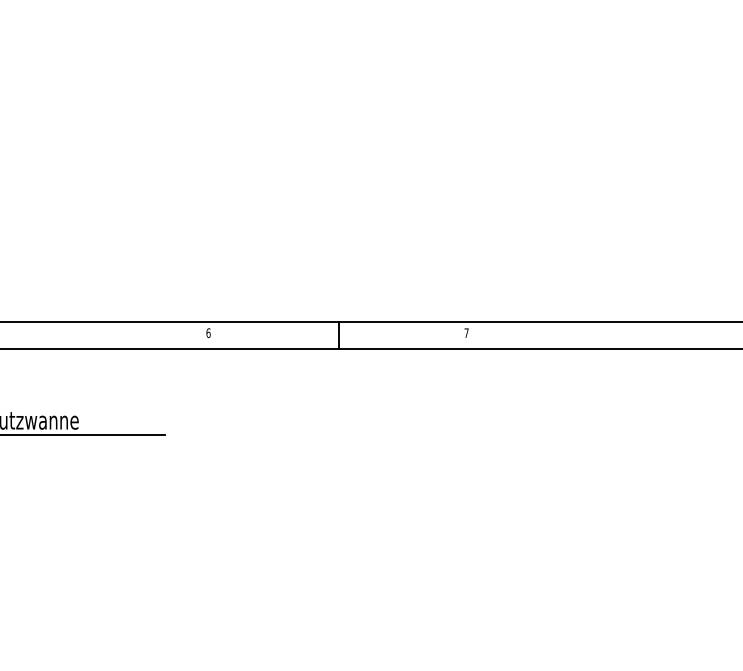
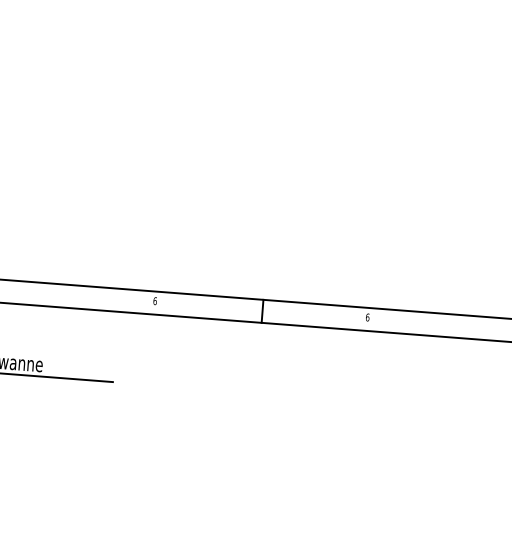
text: (466, 332) -> (367, 316), 7 -> 6

